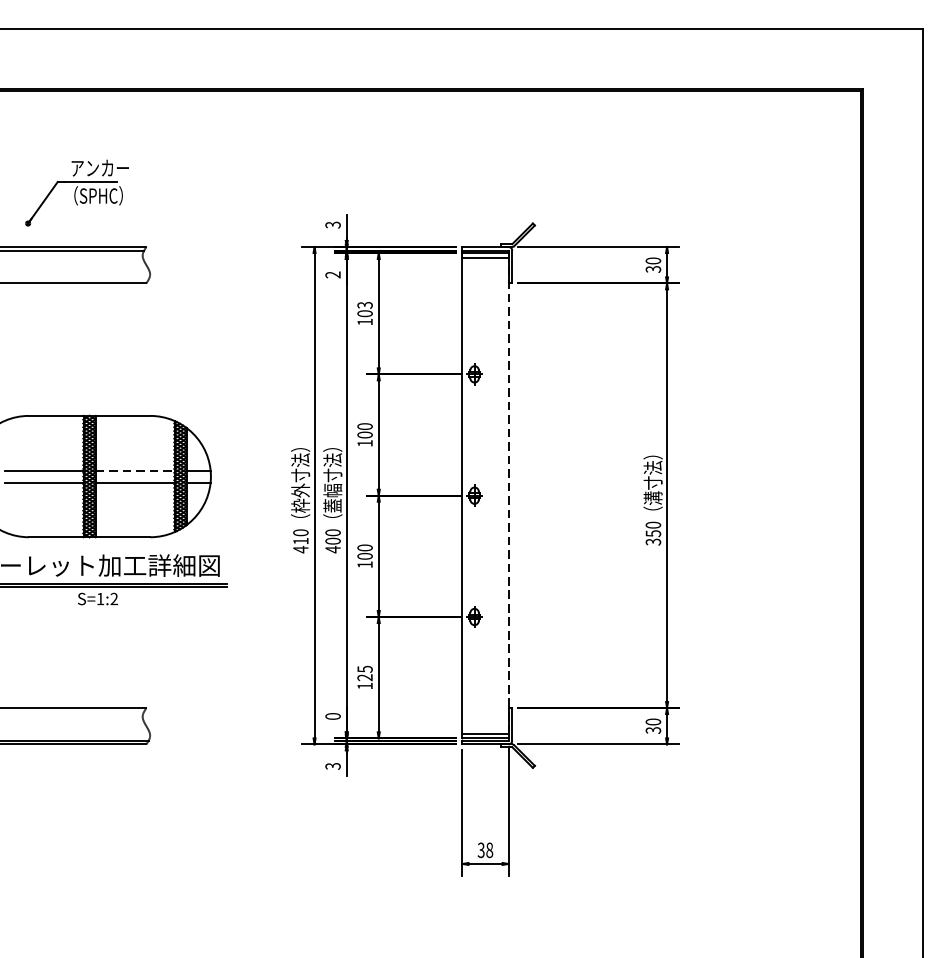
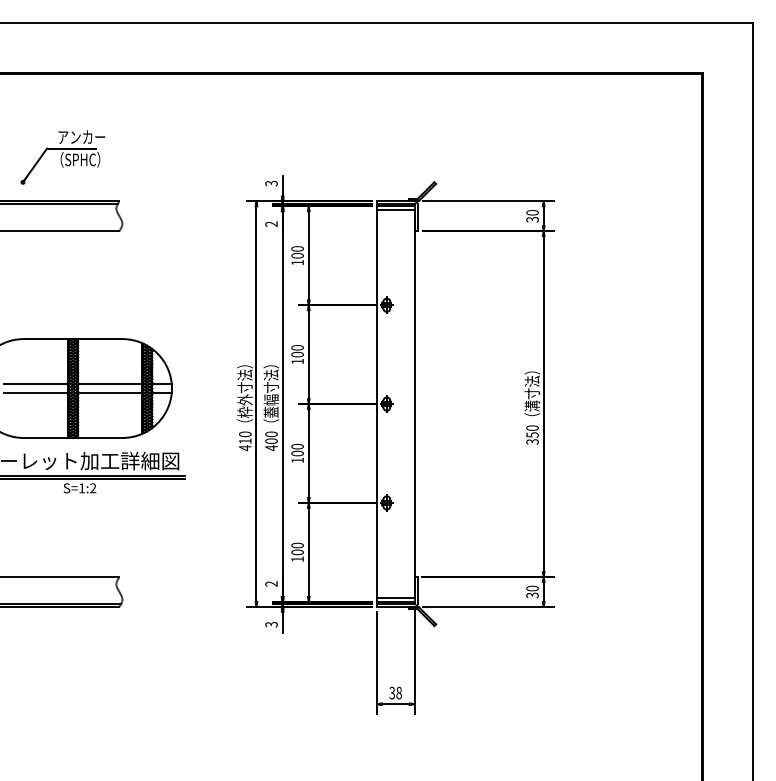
text: (364, 304) -> (297, 248), 103 -> 100
line: (135, 470) -> (110, 383), dashed -> solid
line: (508, 496) -> (414, 404), dashed -> solid
text: (364, 672) -> (297, 548), 125 -> 100
text: (333, 715) -> (271, 583), 0 -> 2

